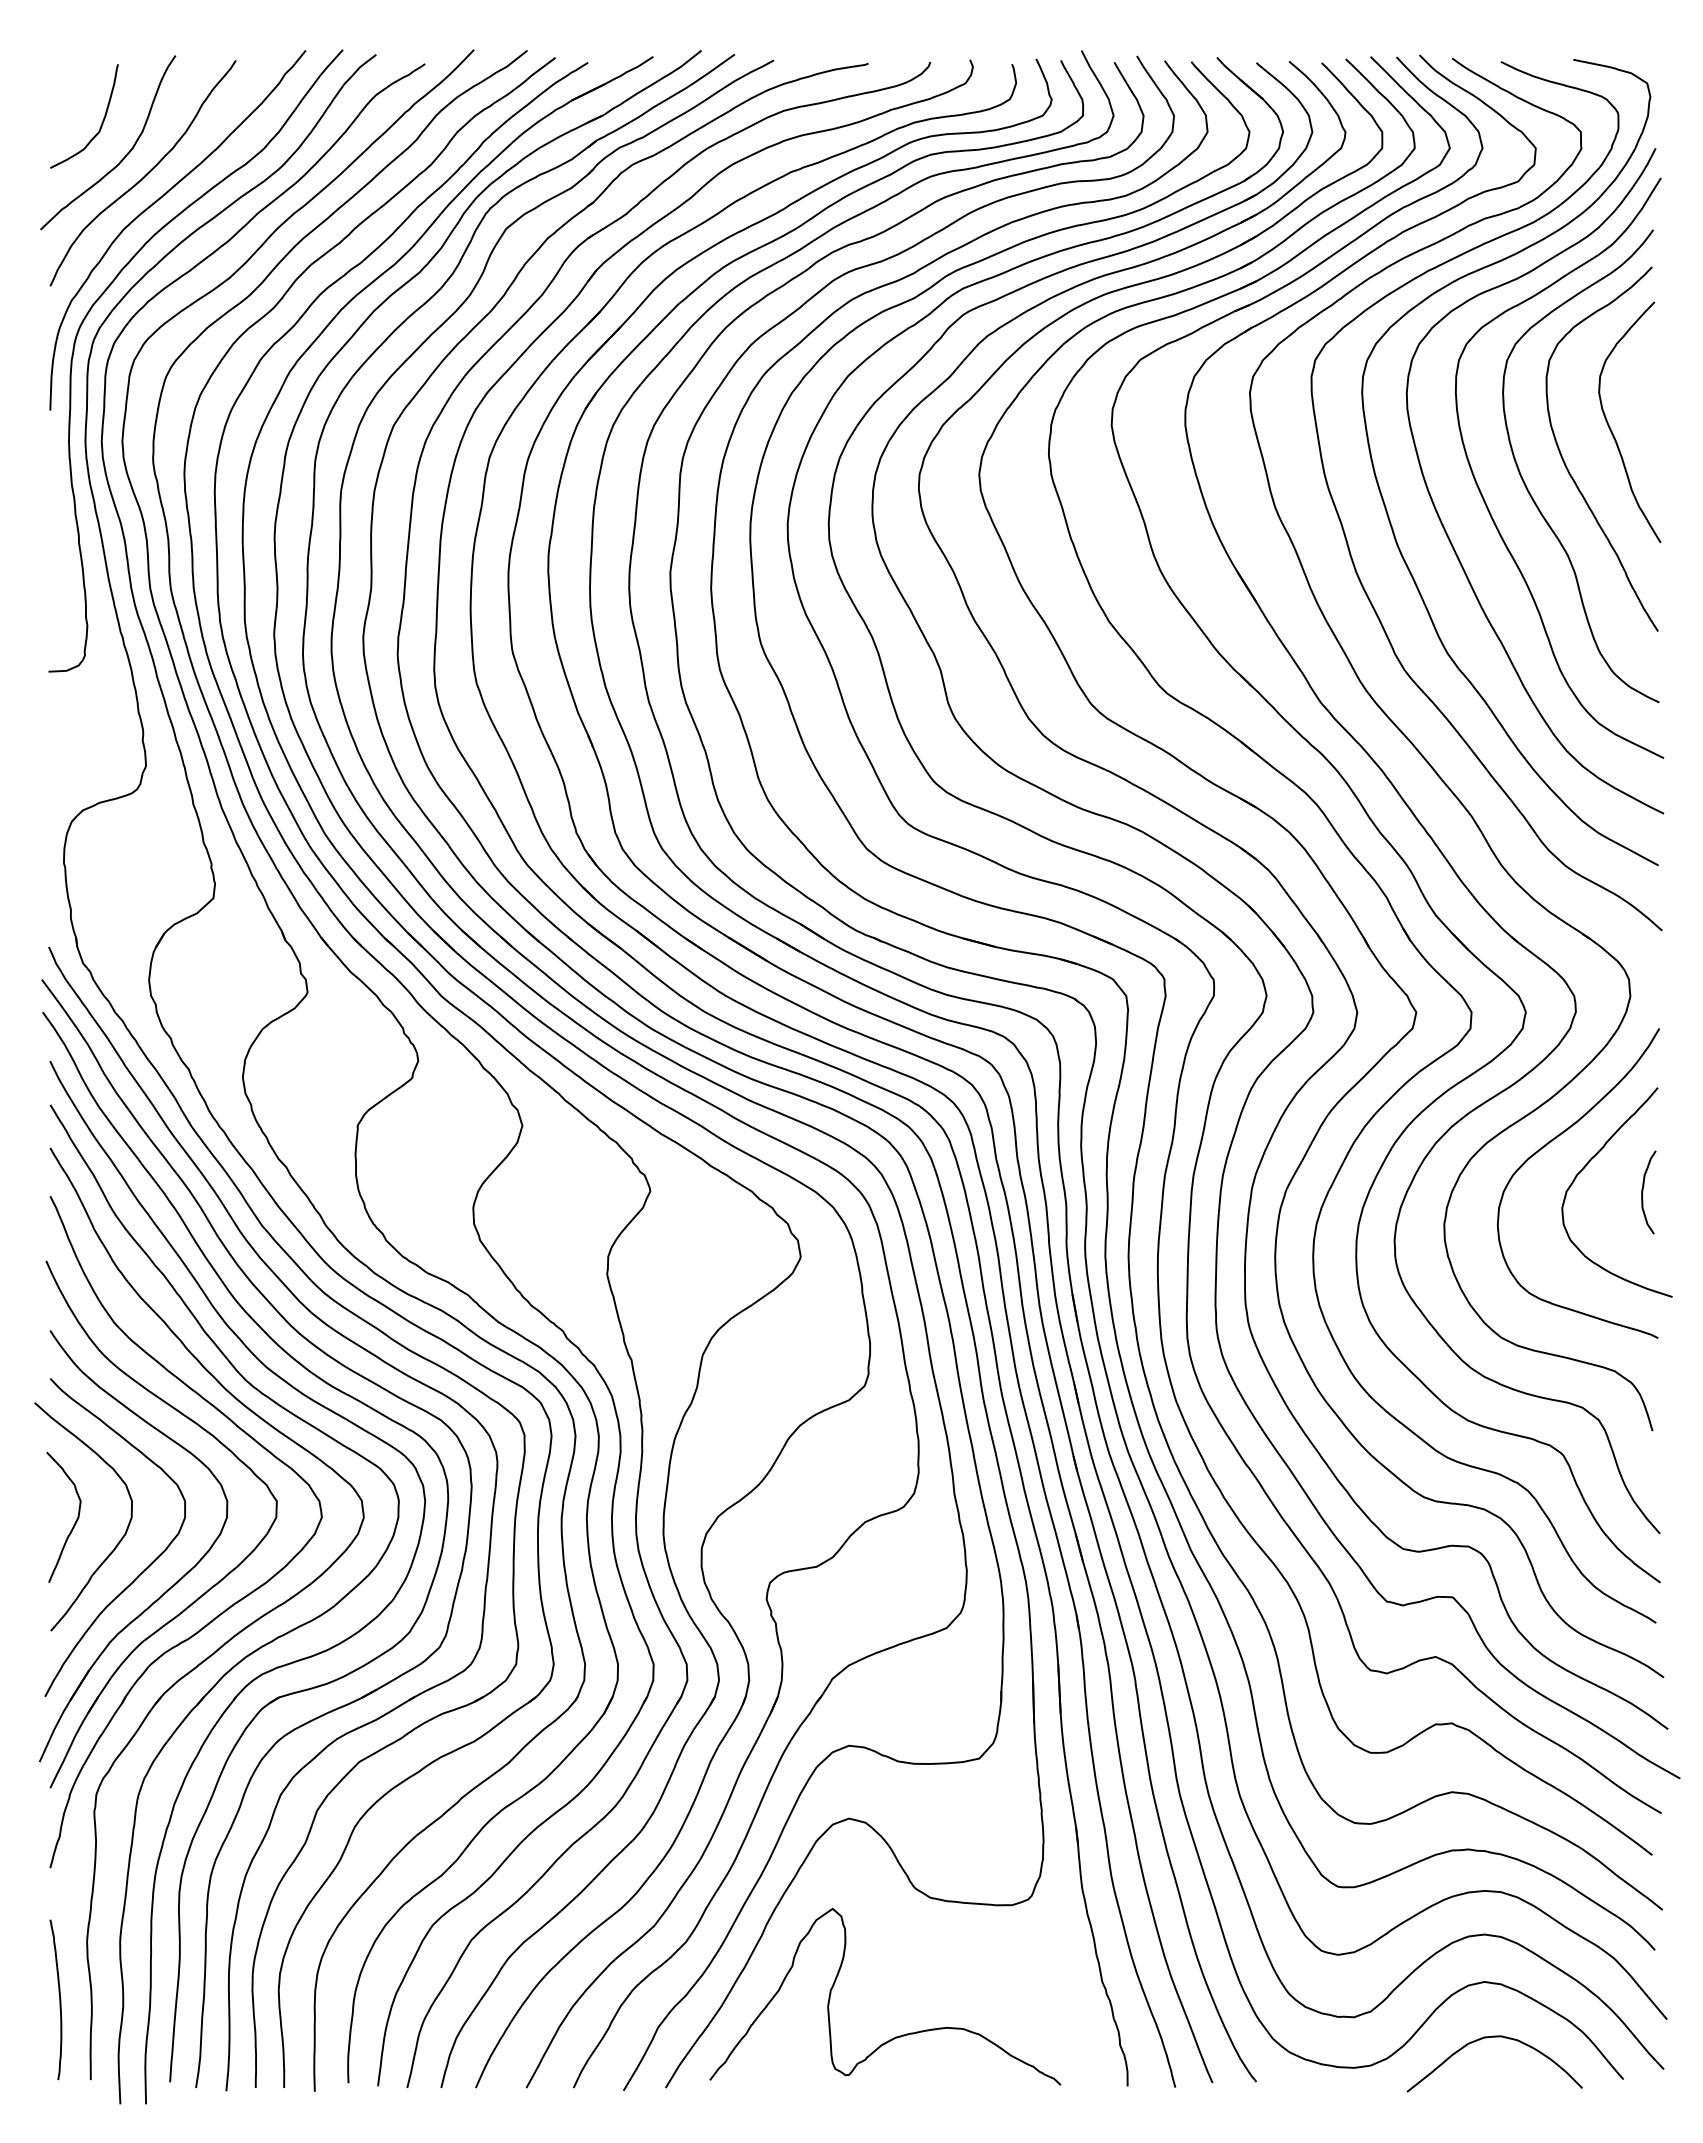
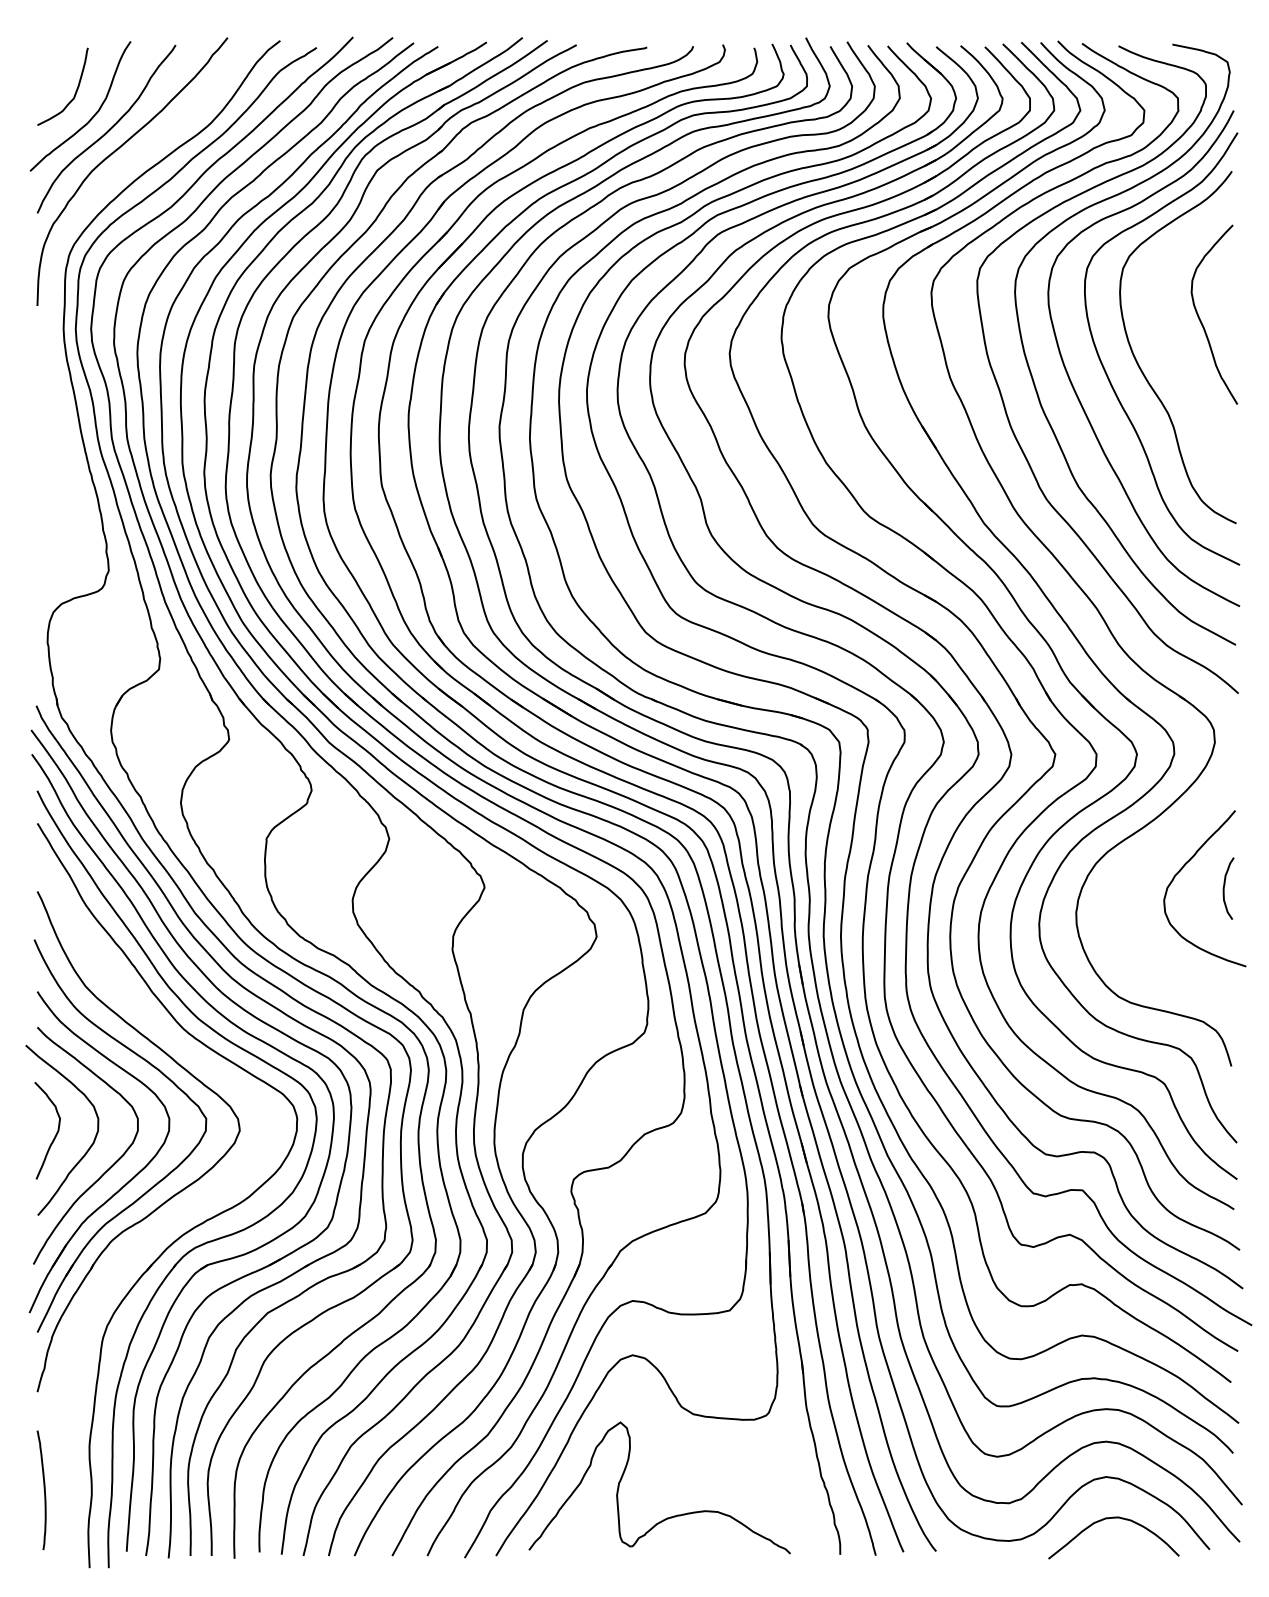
curve: (109, 287) -> (81, 214), removed
curve: (1566, 464) -> (1167, 346), removed
curve: (1548, 1144) -> (1153, 852), removed
part: (228, 1639) -> (170, 1221), removed

